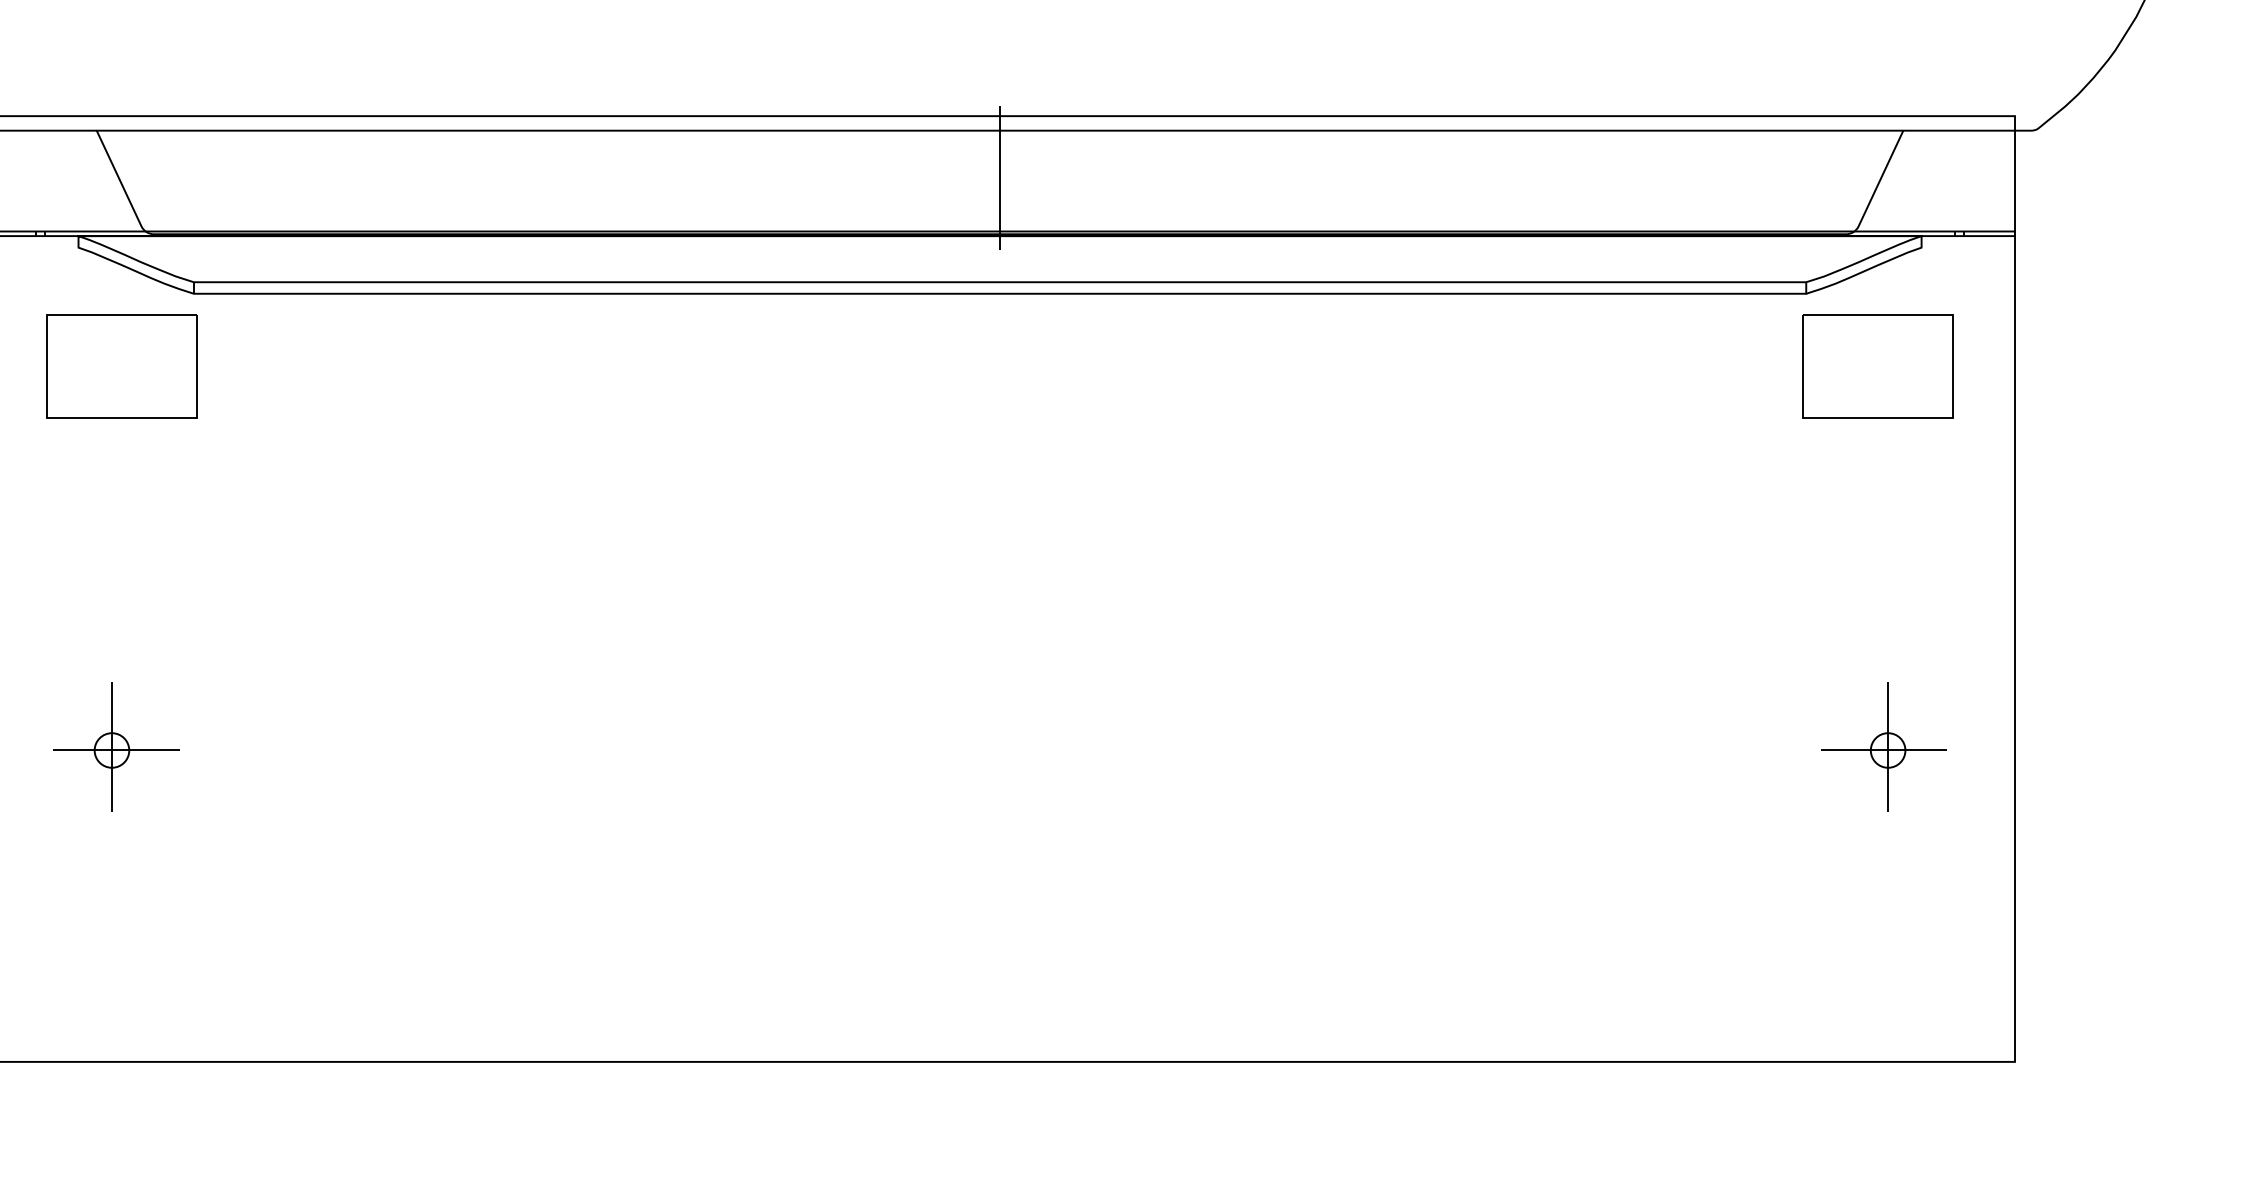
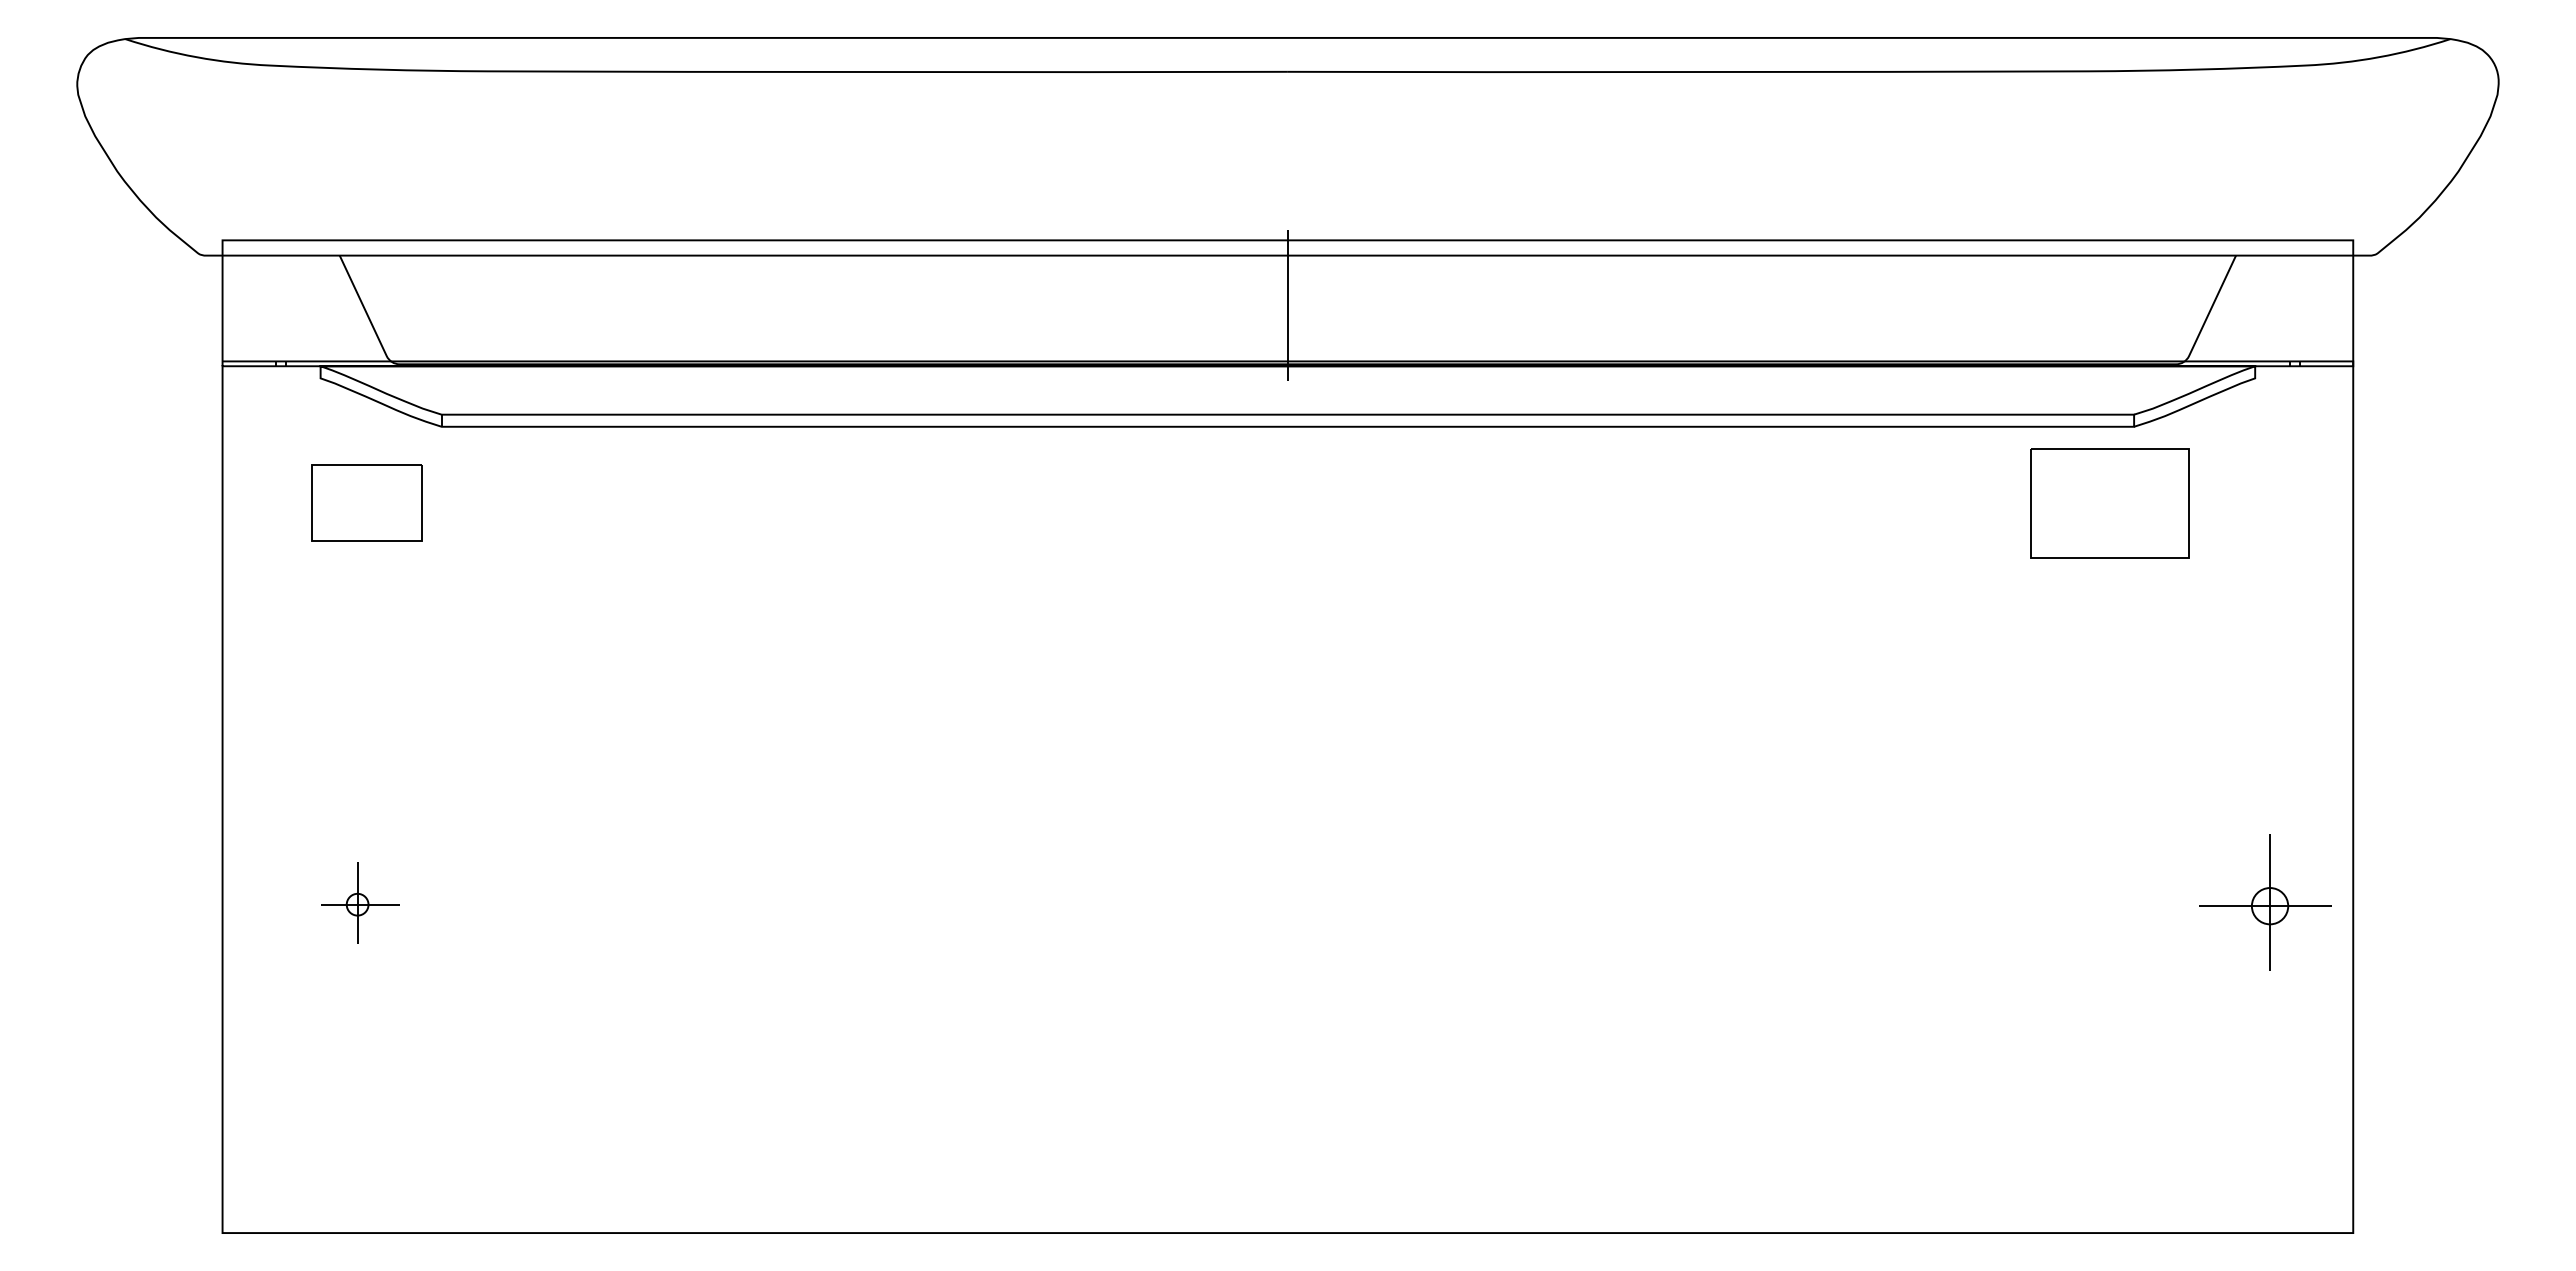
part: (122, 366) -> (366, 503), size x0.7
part: (1877, 366) -> (2109, 503), moved
part: (116, 746) -> (360, 902), size x0.6
part: (1883, 746) -> (2265, 902), moved

